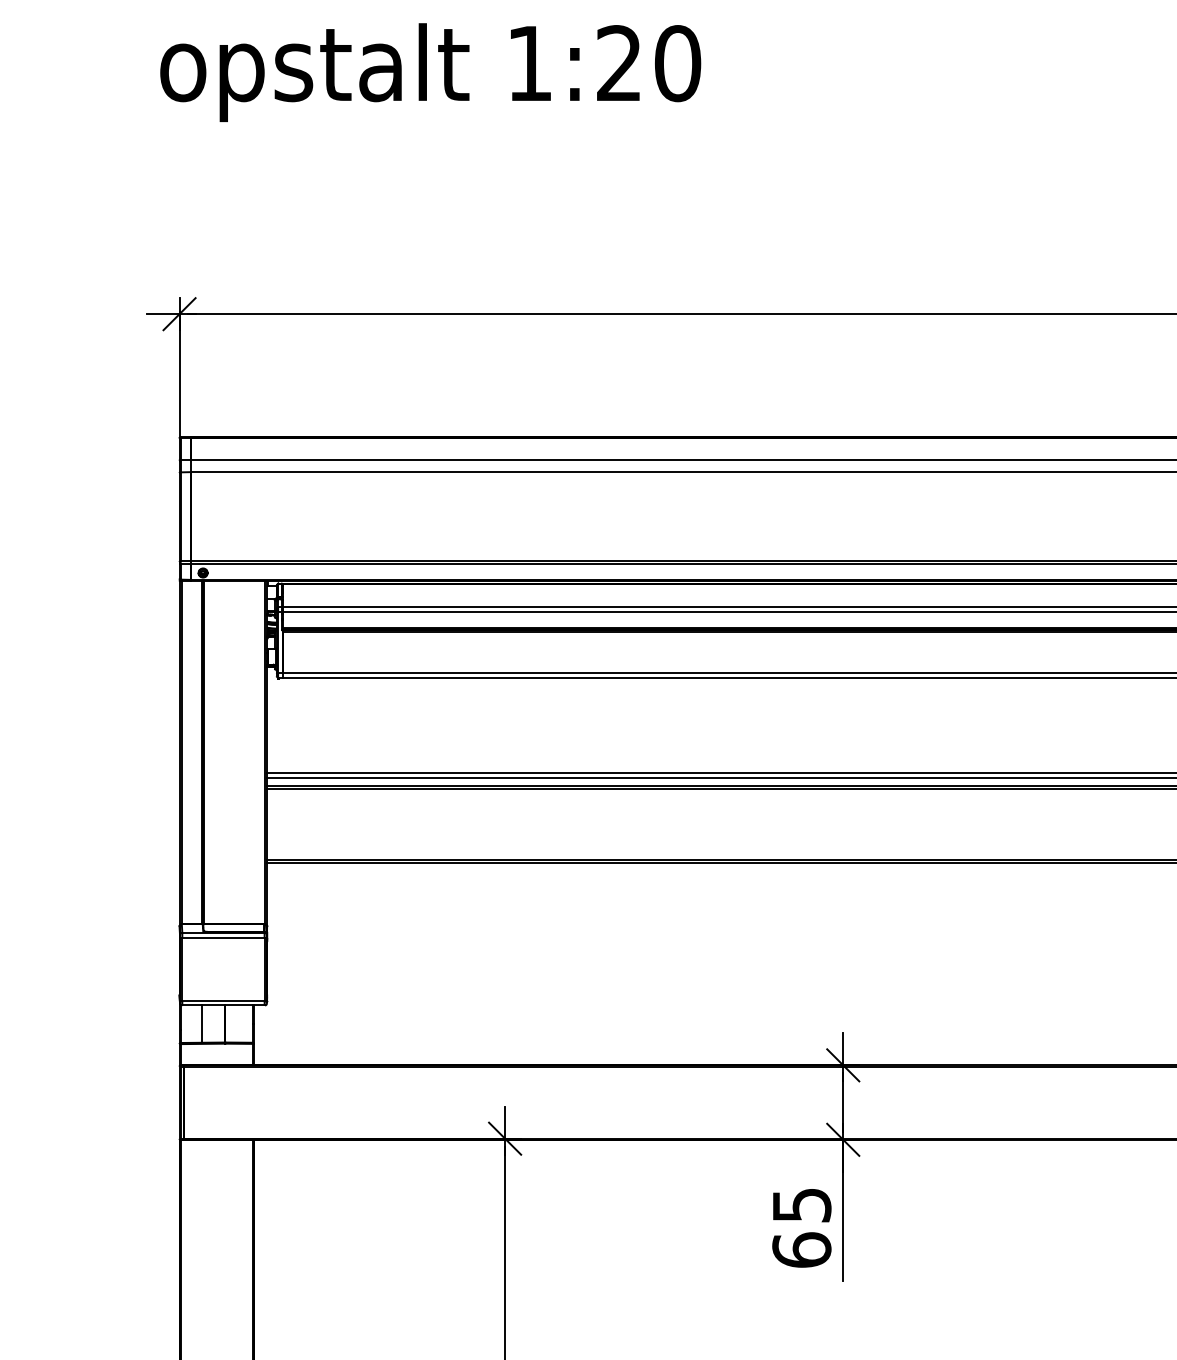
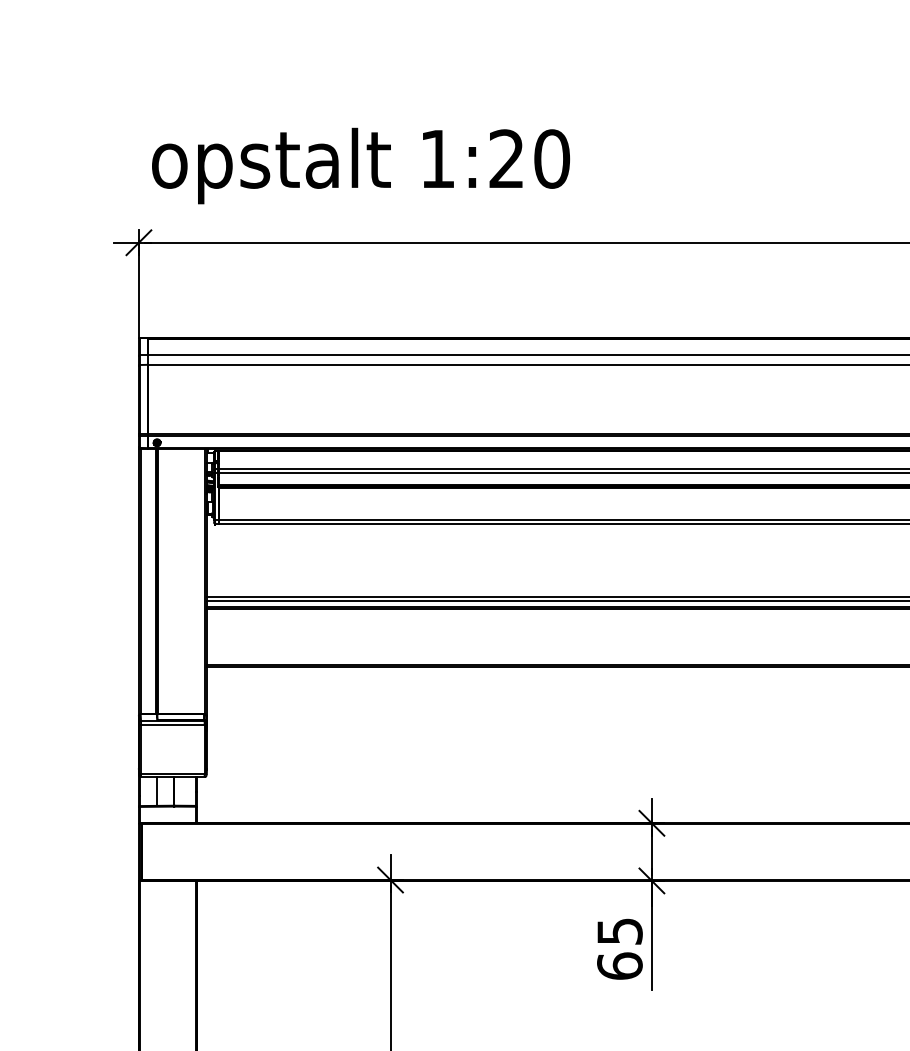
text: (430, 71) -> (360, 165), moved

